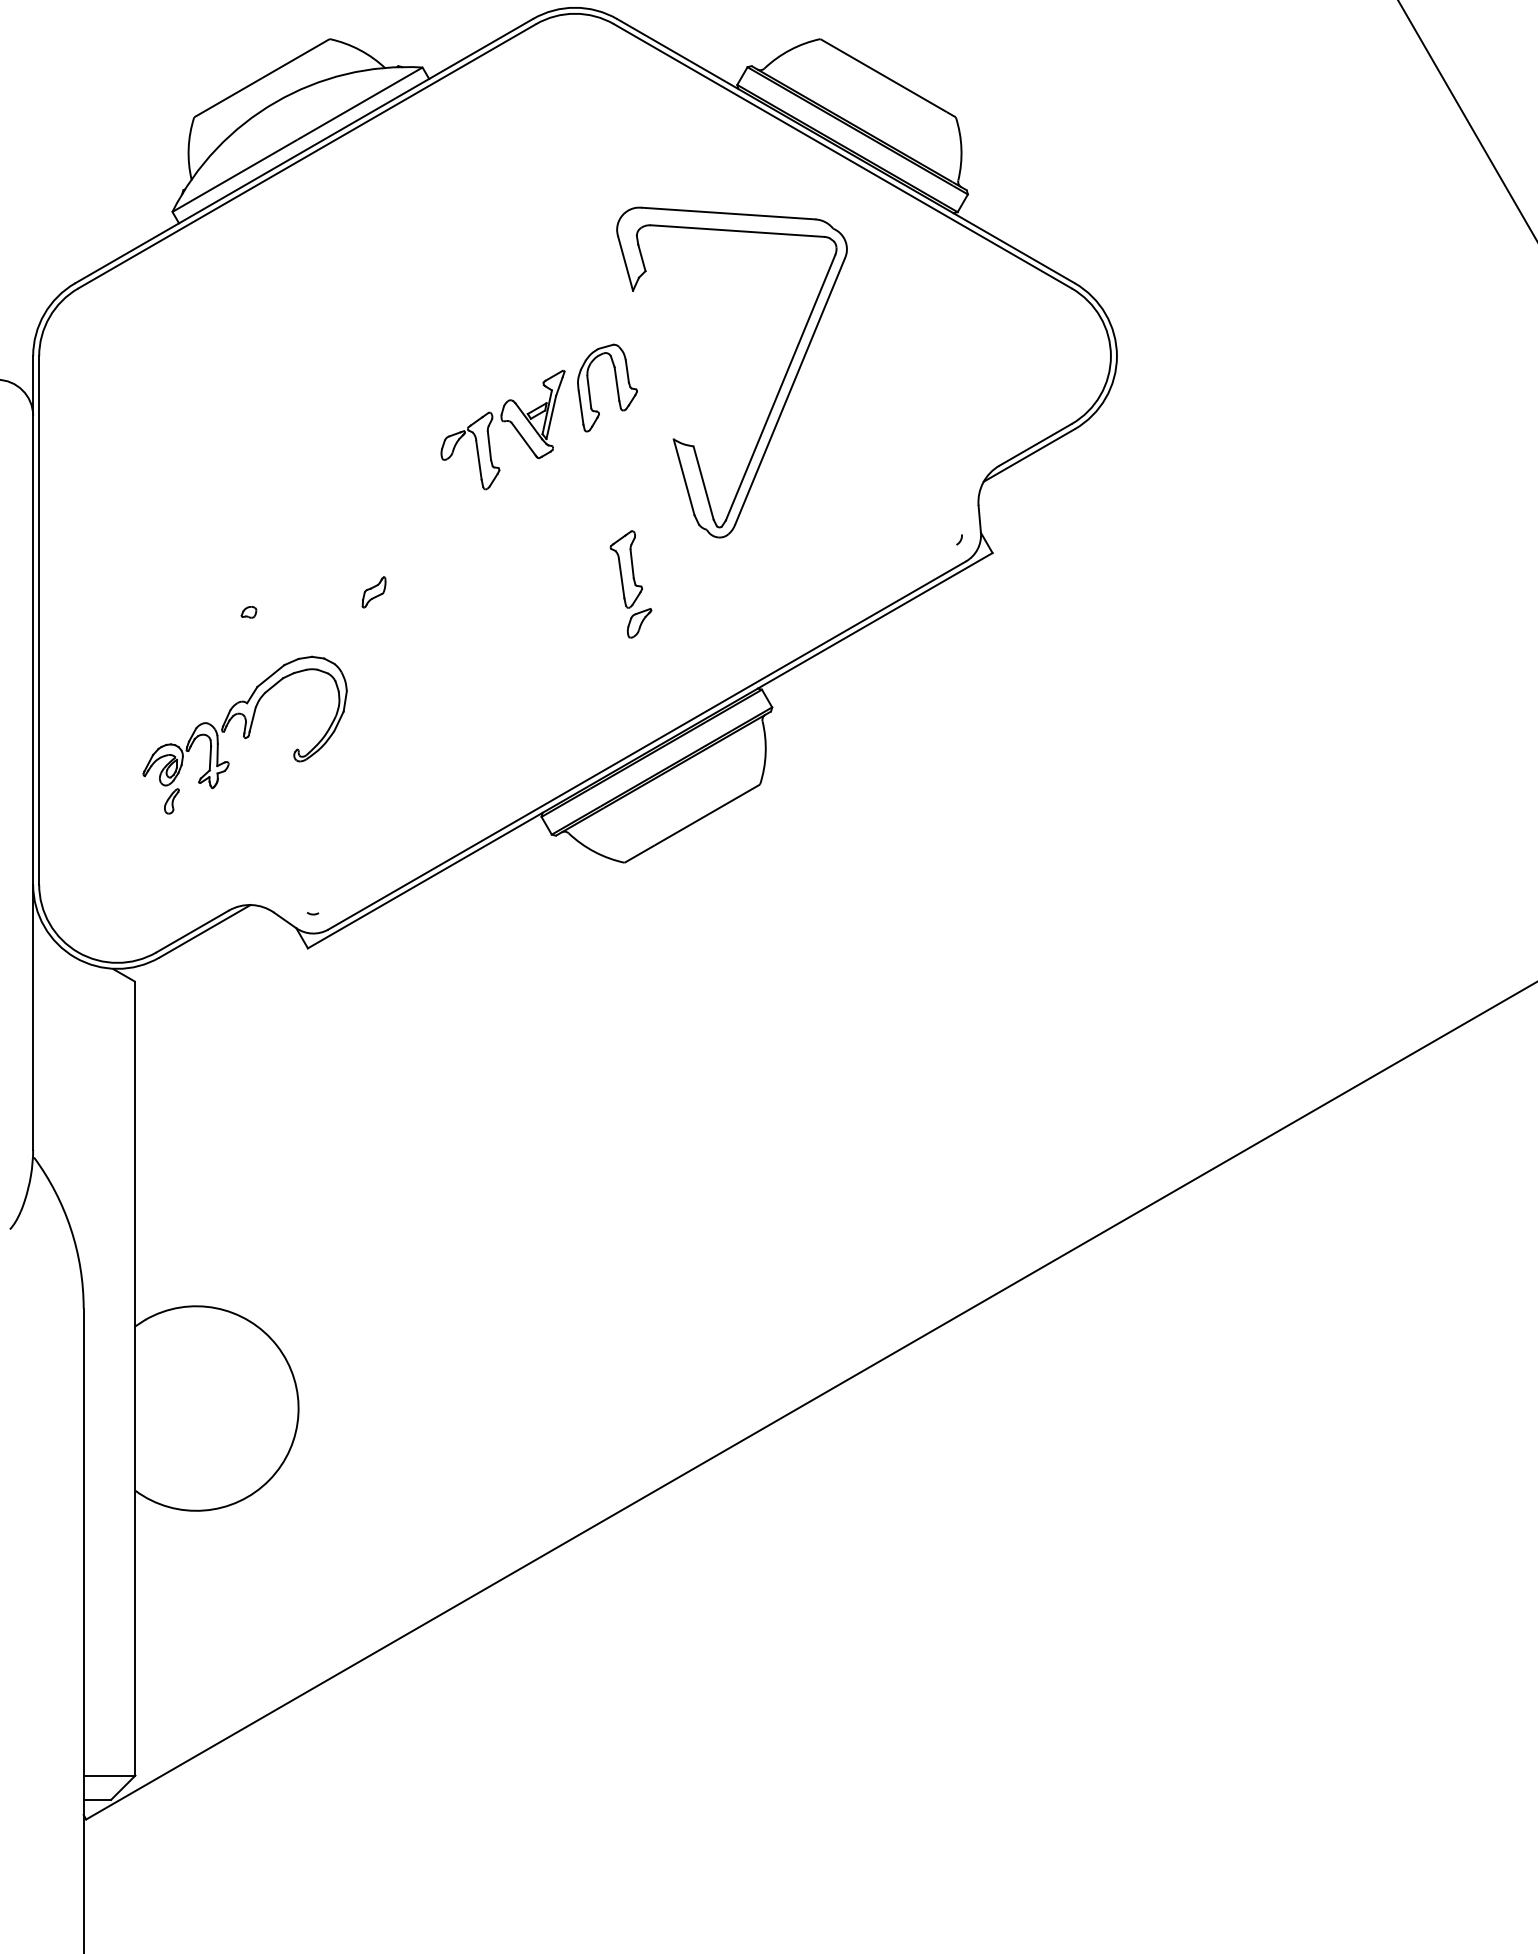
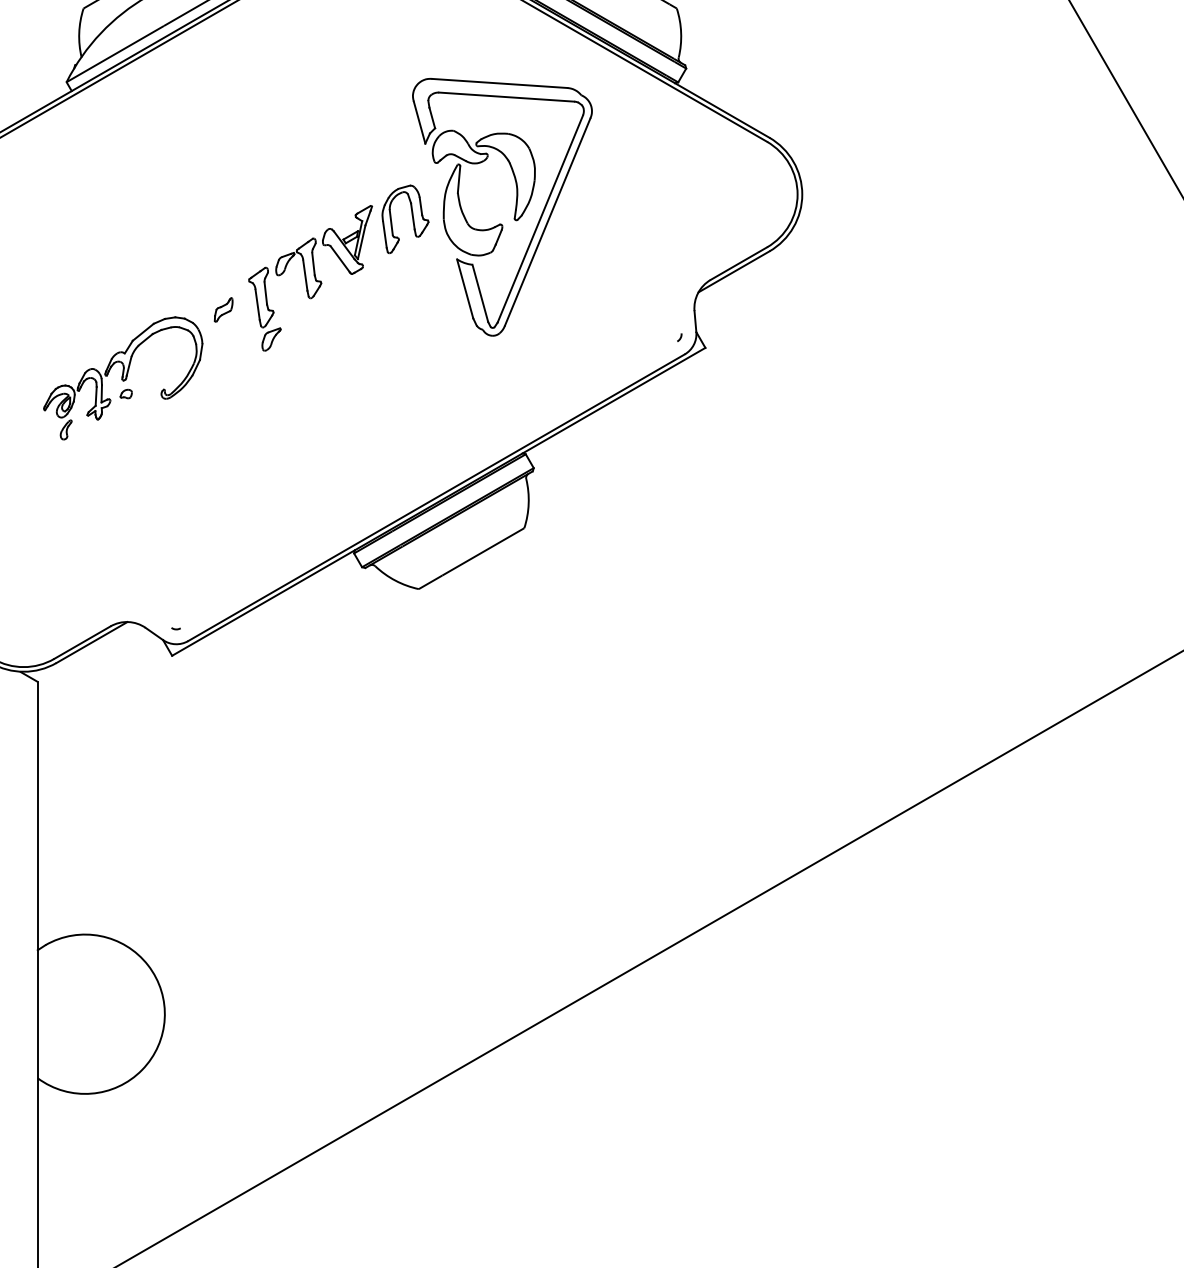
part: (677, 362) -> (459, 199), added
part: (630, 584) -> (264, 309), moved
part: (373, 592) -> (223, 310), moved
part: (244, 734) -> (122, 377), moved

